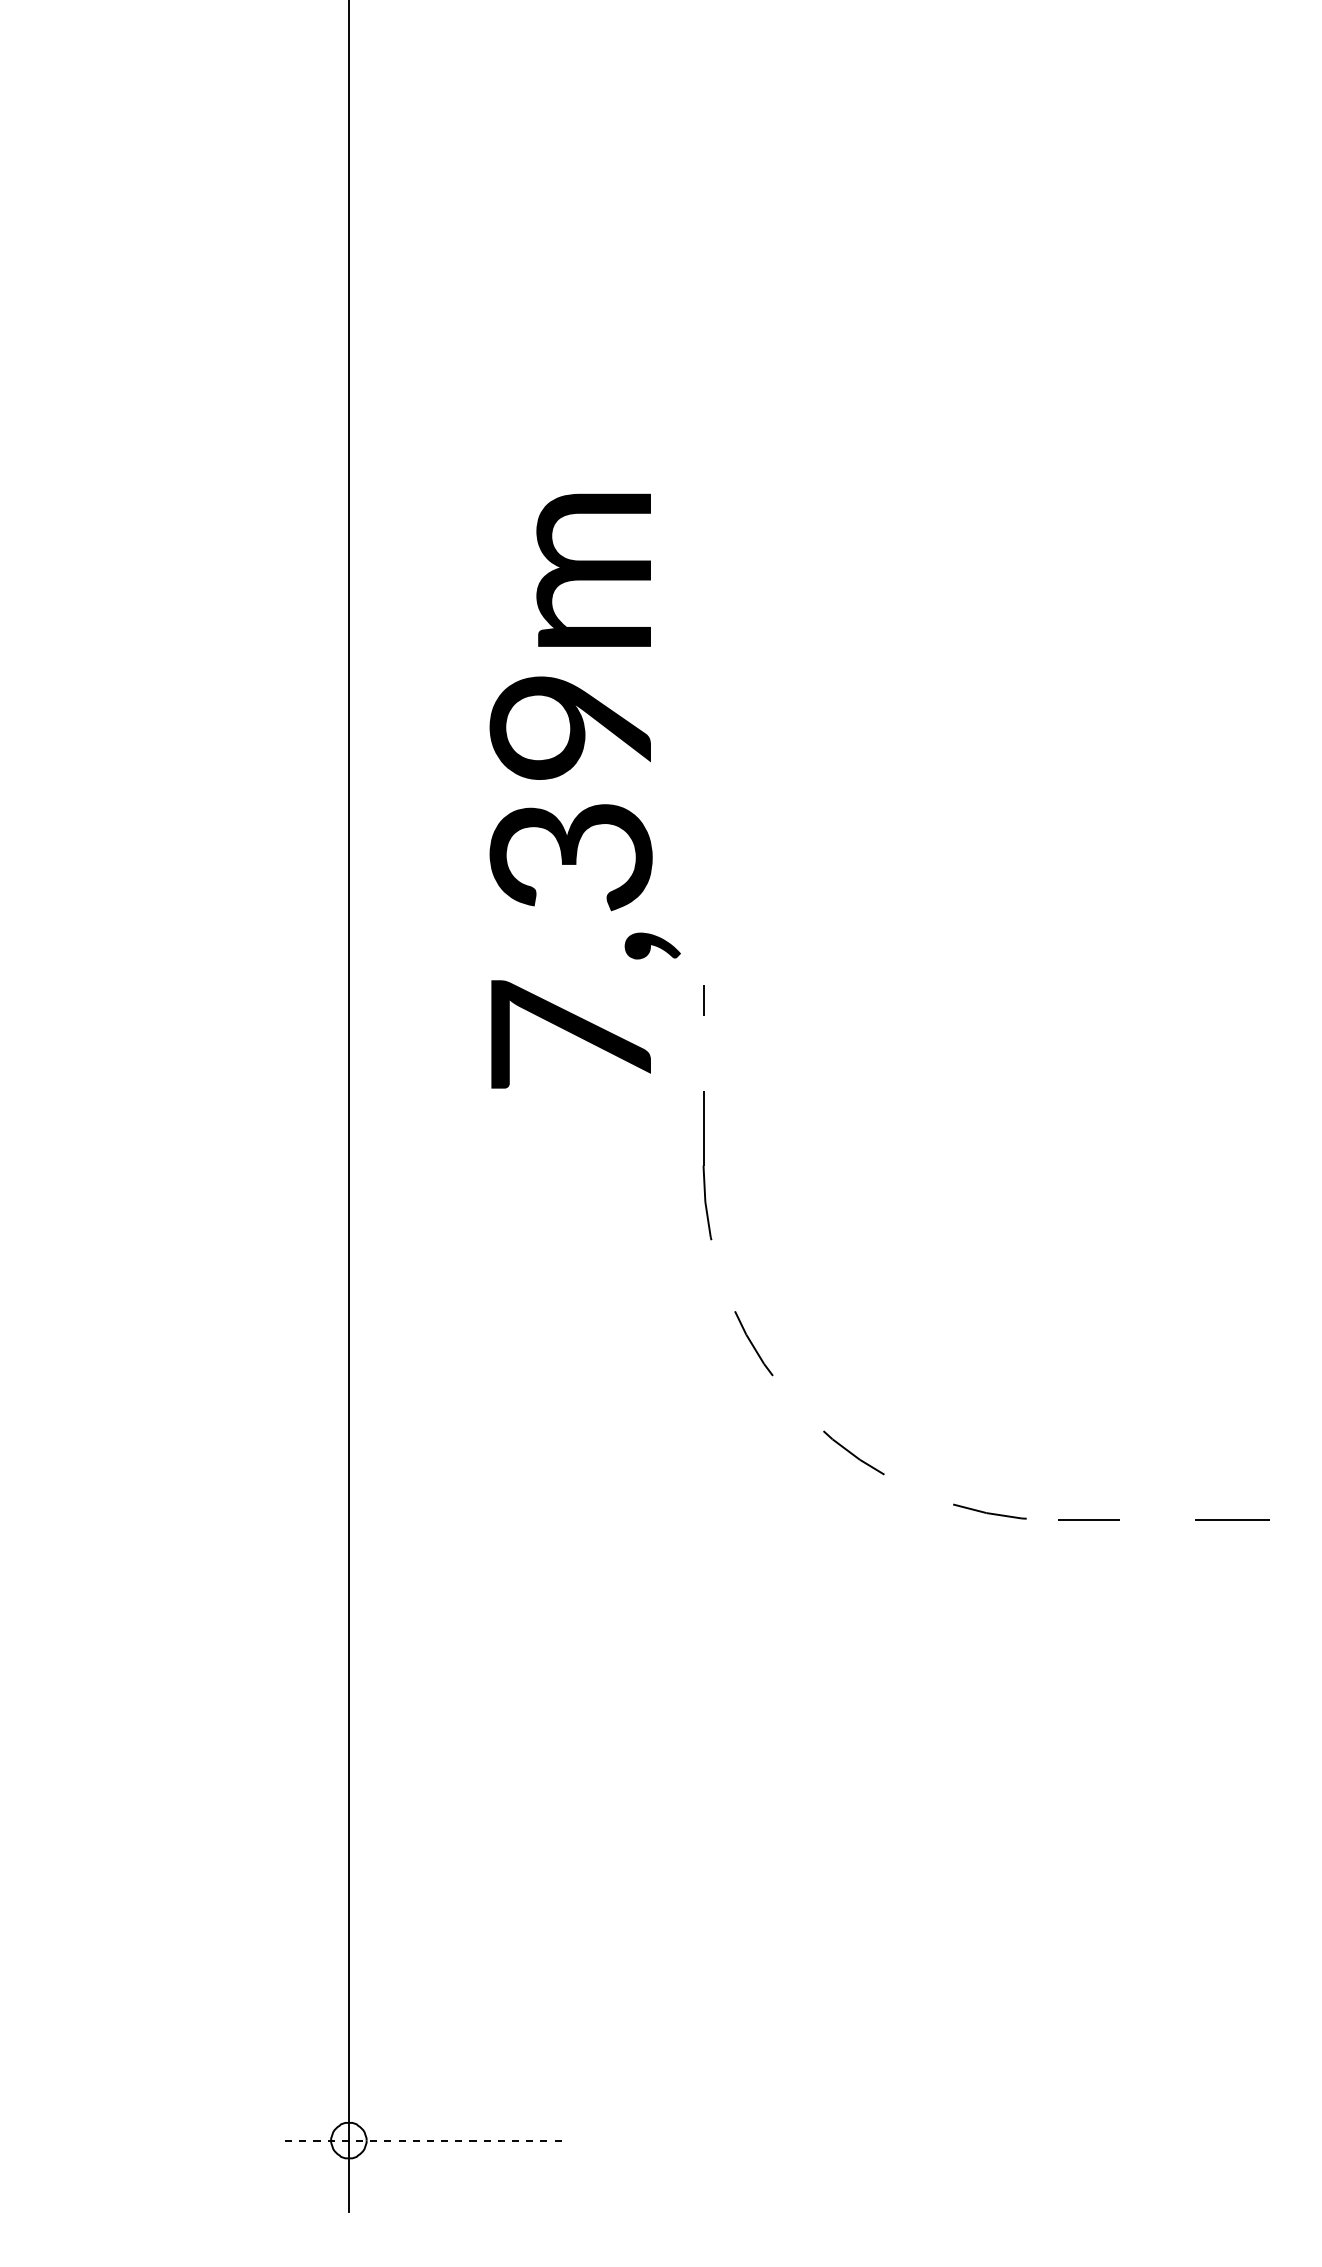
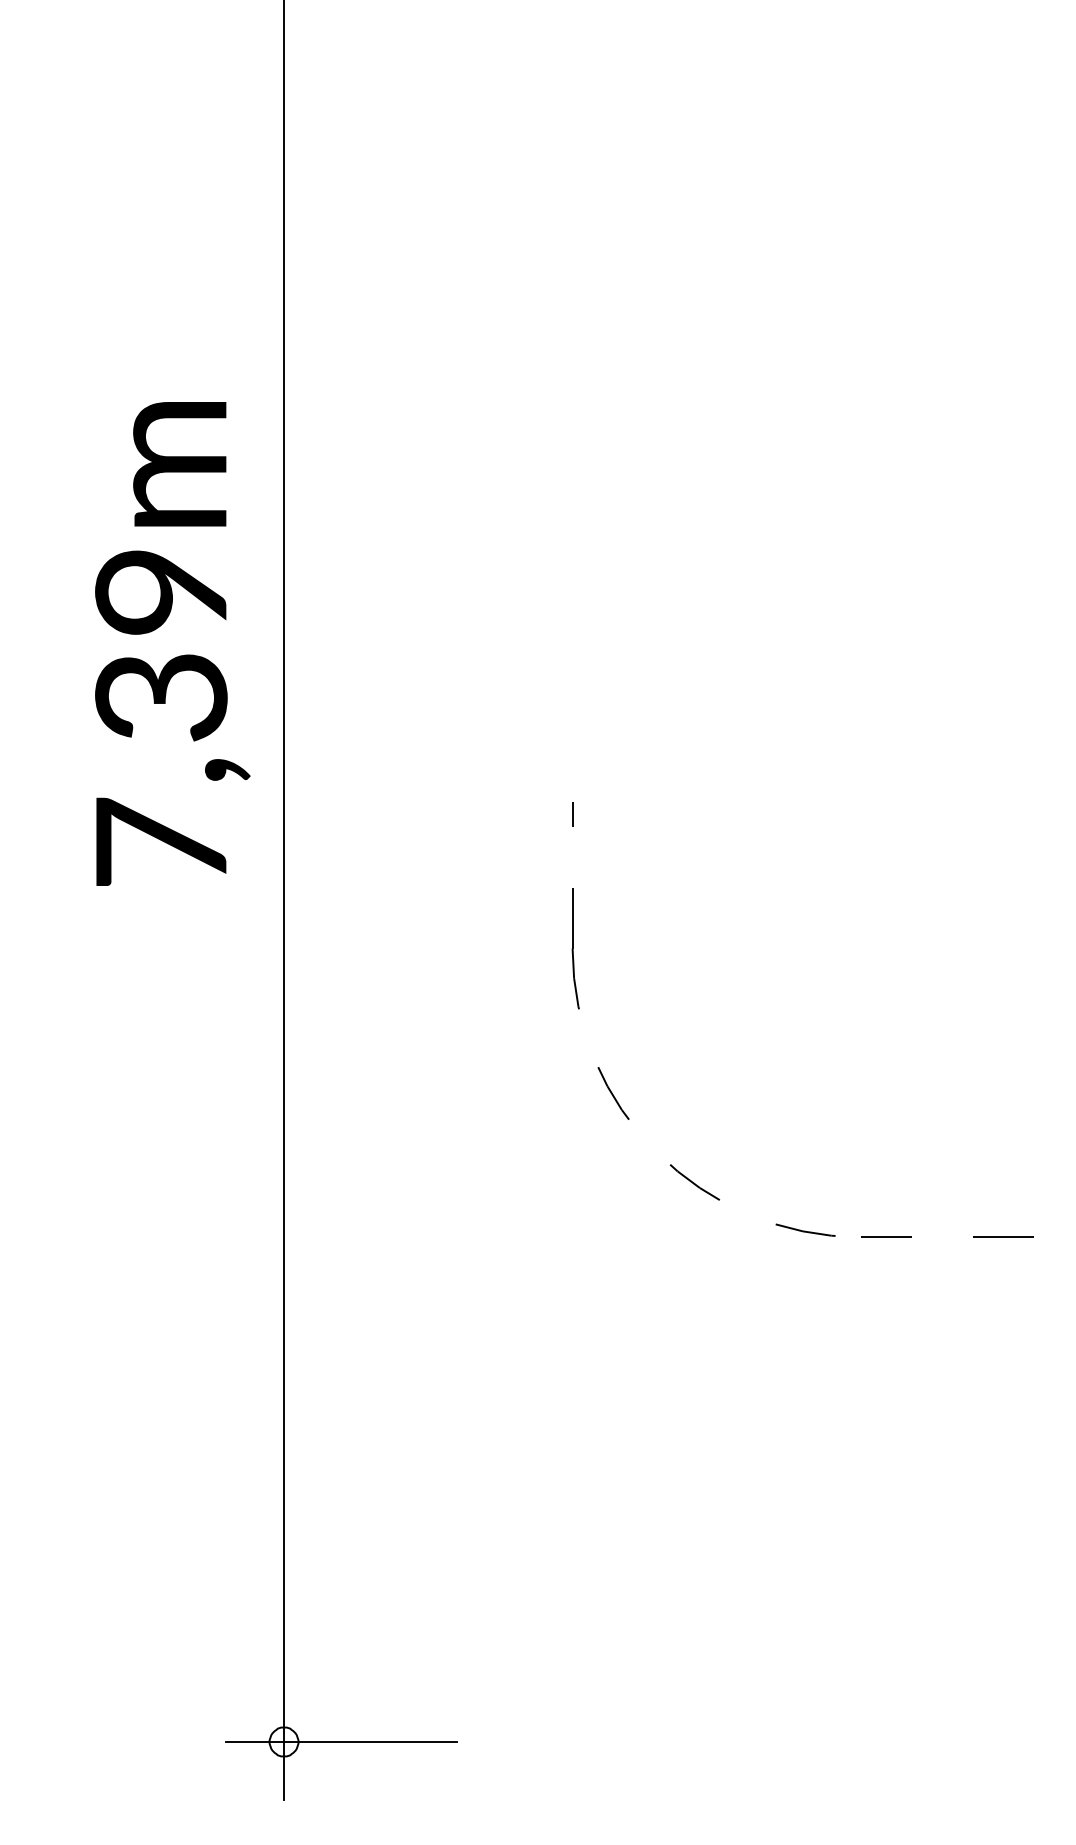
text: (584, 790) -> (172, 643), moved
line: (419, 2140) -> (341, 1741), dashed -> solid

